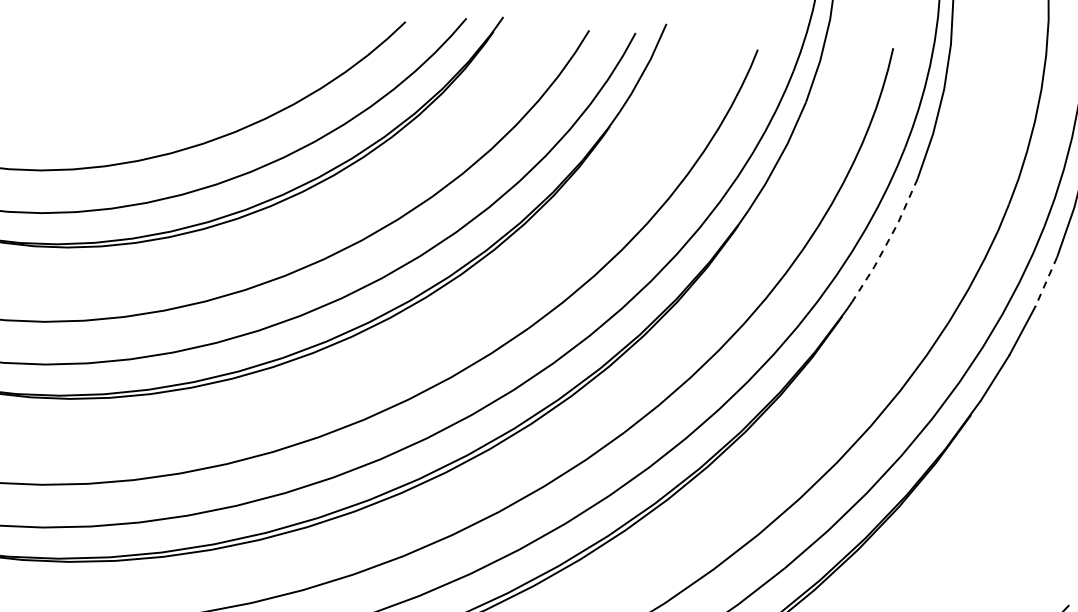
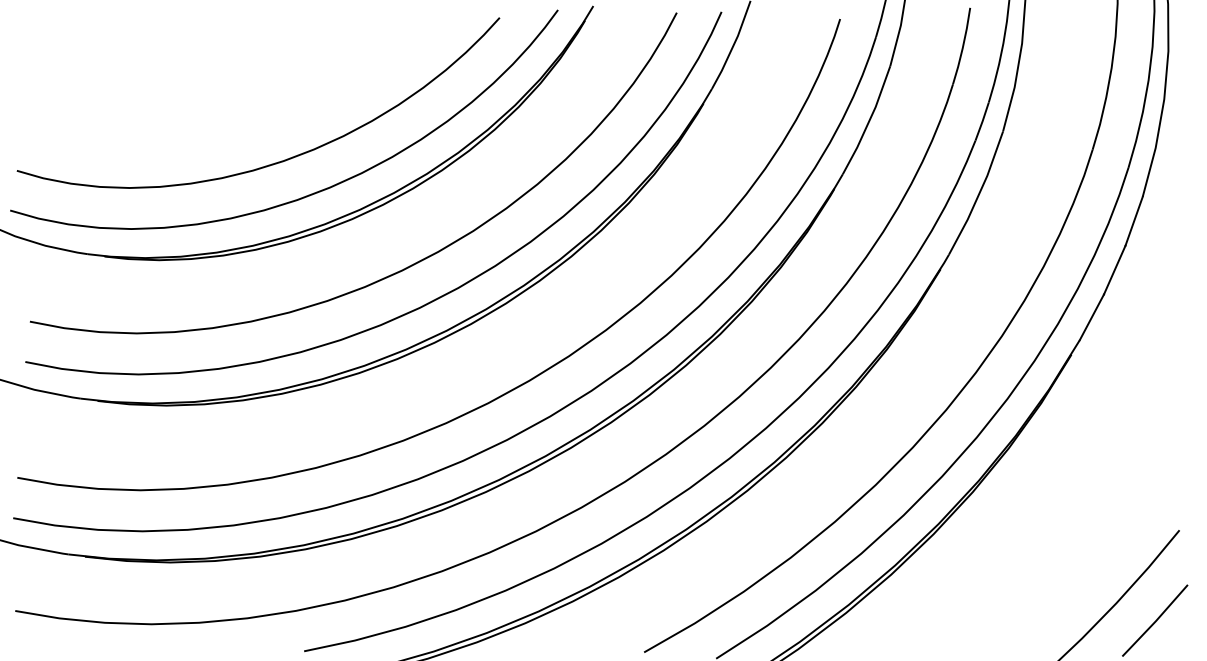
line: (887, 242) -> (978, 194), dashed -> solid
line: (1046, 282) -> (1134, 221), dashed -> solid

